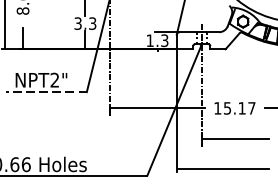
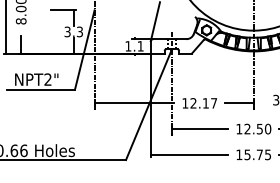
text: (164, 40) -> (140, 46), 1.3 -> 1.1
line: (45, 91) -> (40, 89), dashed -> solid
text: (227, 108) -> (193, 103), 15.17 -> 12.17

